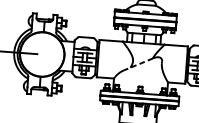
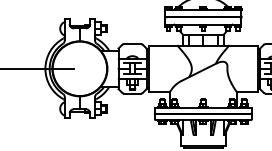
line: (138, 64) -> (198, 72), dashed -> solid

